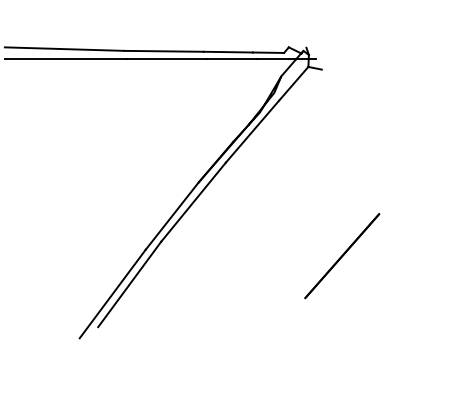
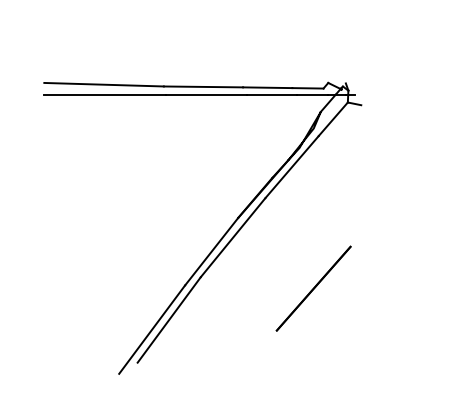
line: (342, 255) -> (313, 288), moved

